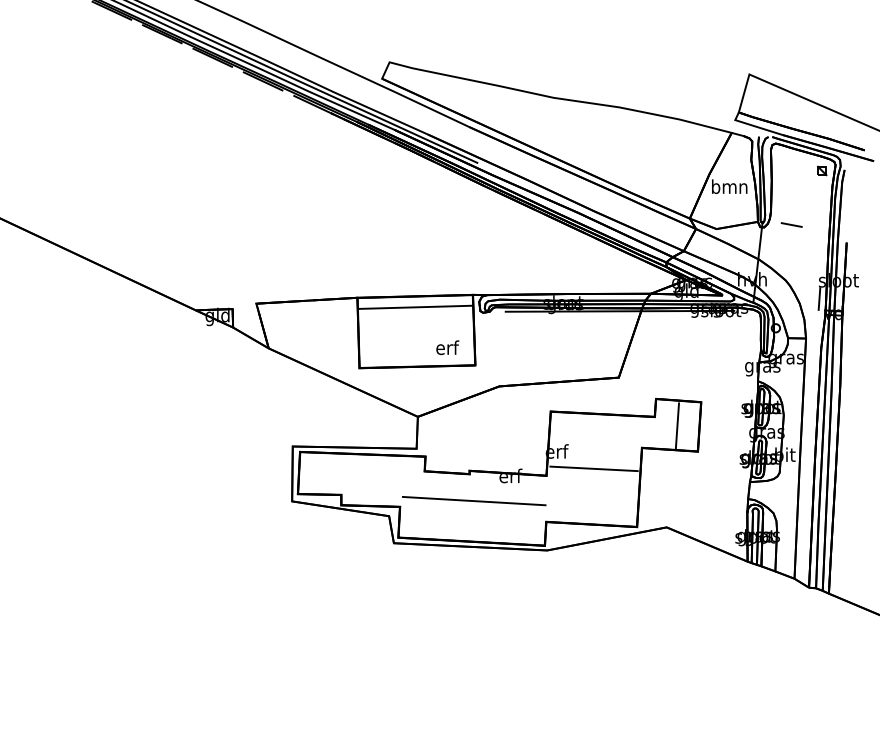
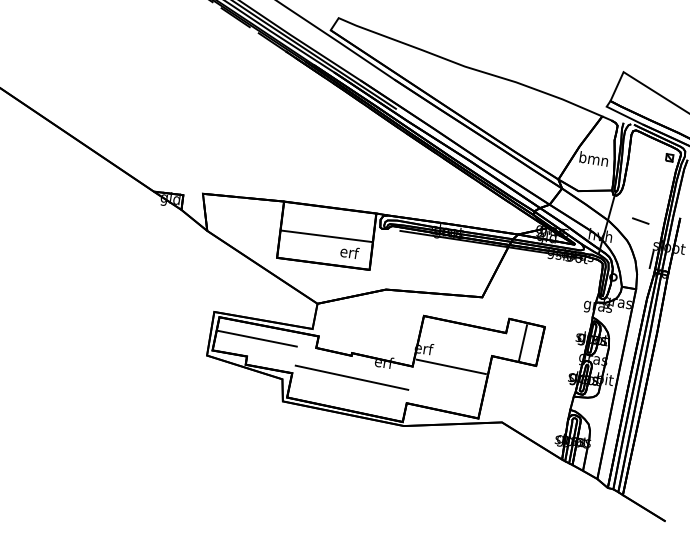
line: (791, 224) -> (640, 220), moved
line: (414, 306) -> (326, 235), moved
line: (350, 471) -> (257, 338), added

